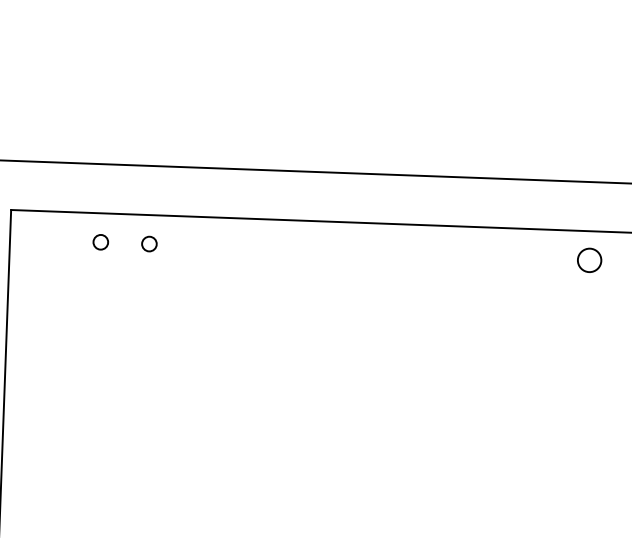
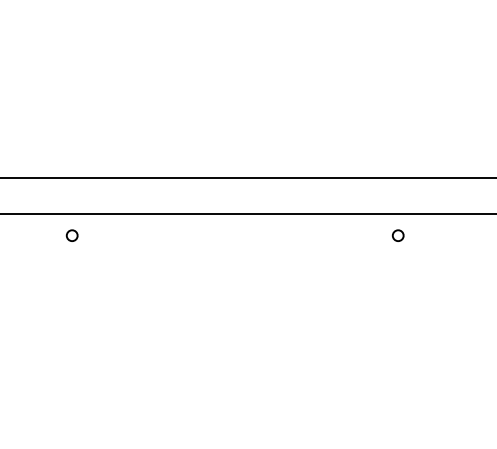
circle: (99, 241) -> (35, 235), removed
circle: (588, 259) -> (397, 235), size x0.62

